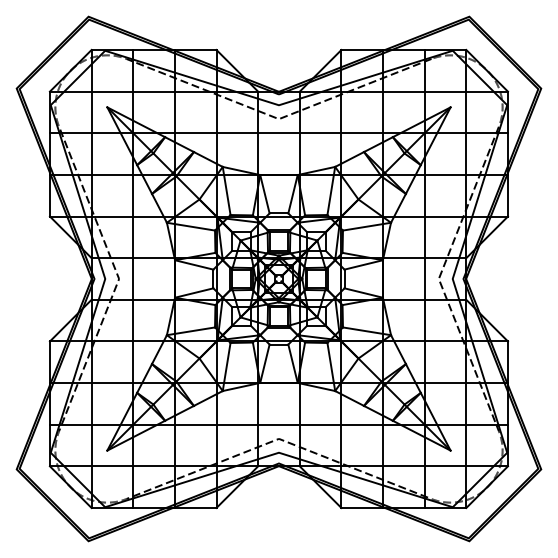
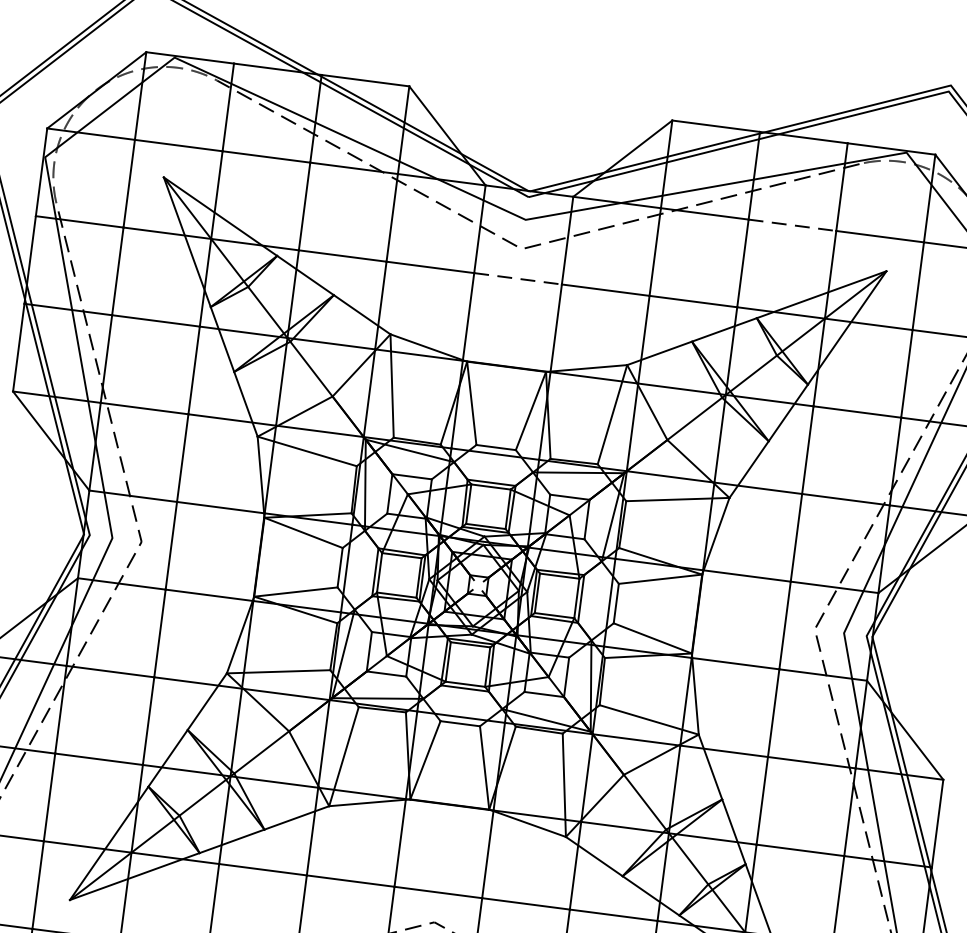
line: (403, 91) -> (791, 224), solid -> dashed
line: (278, 133) -> (516, 279), solid -> dashed

